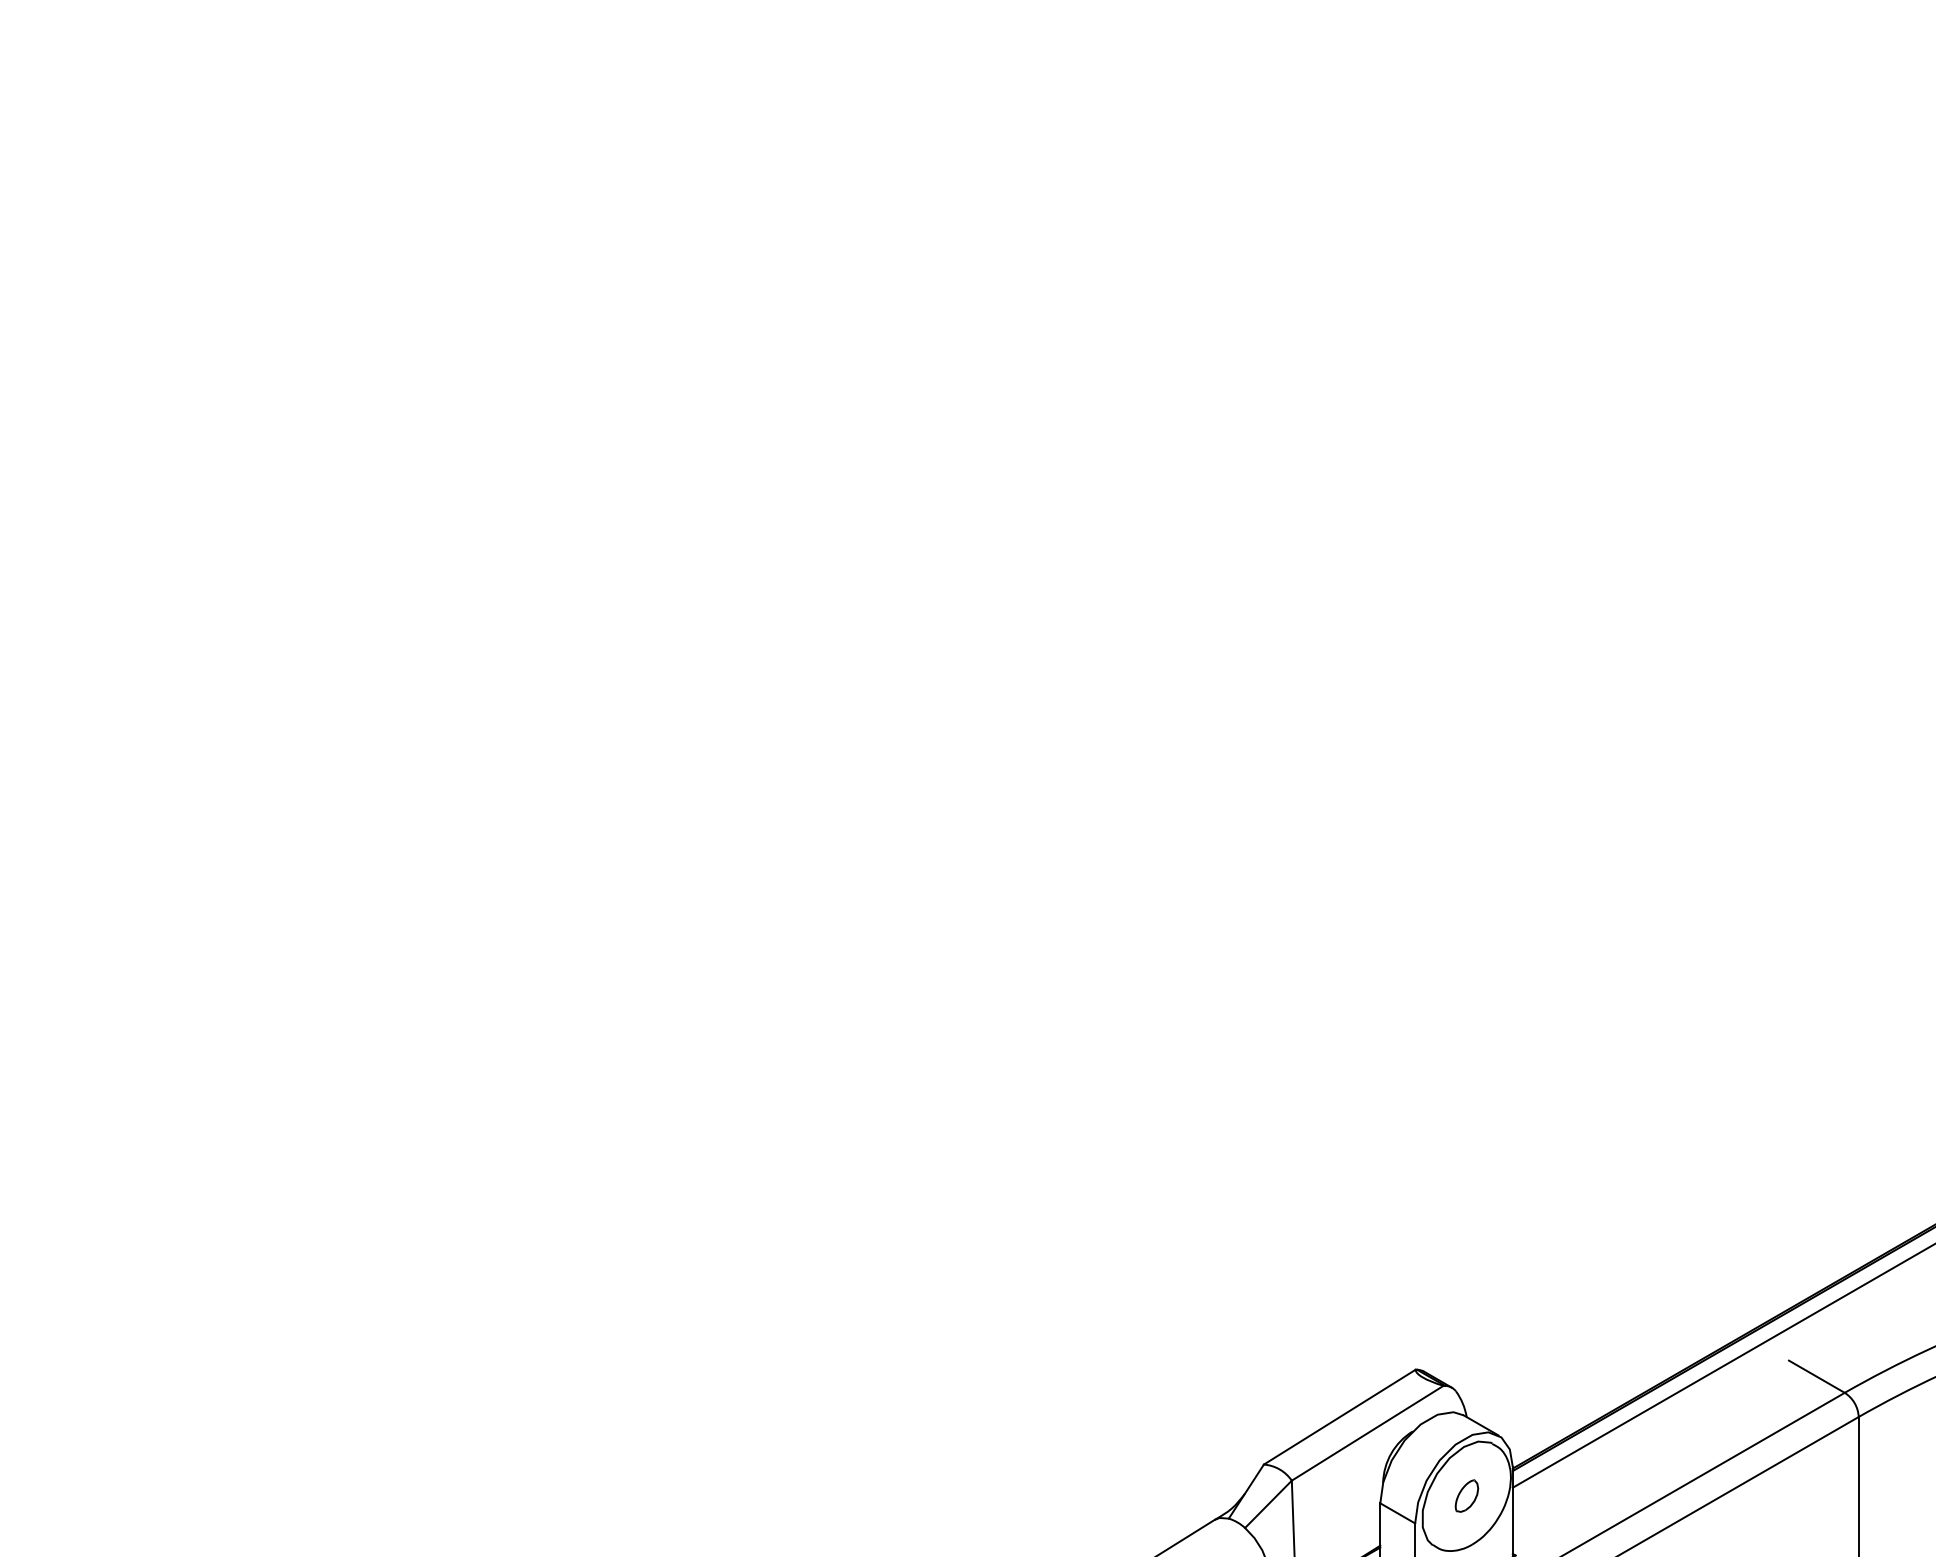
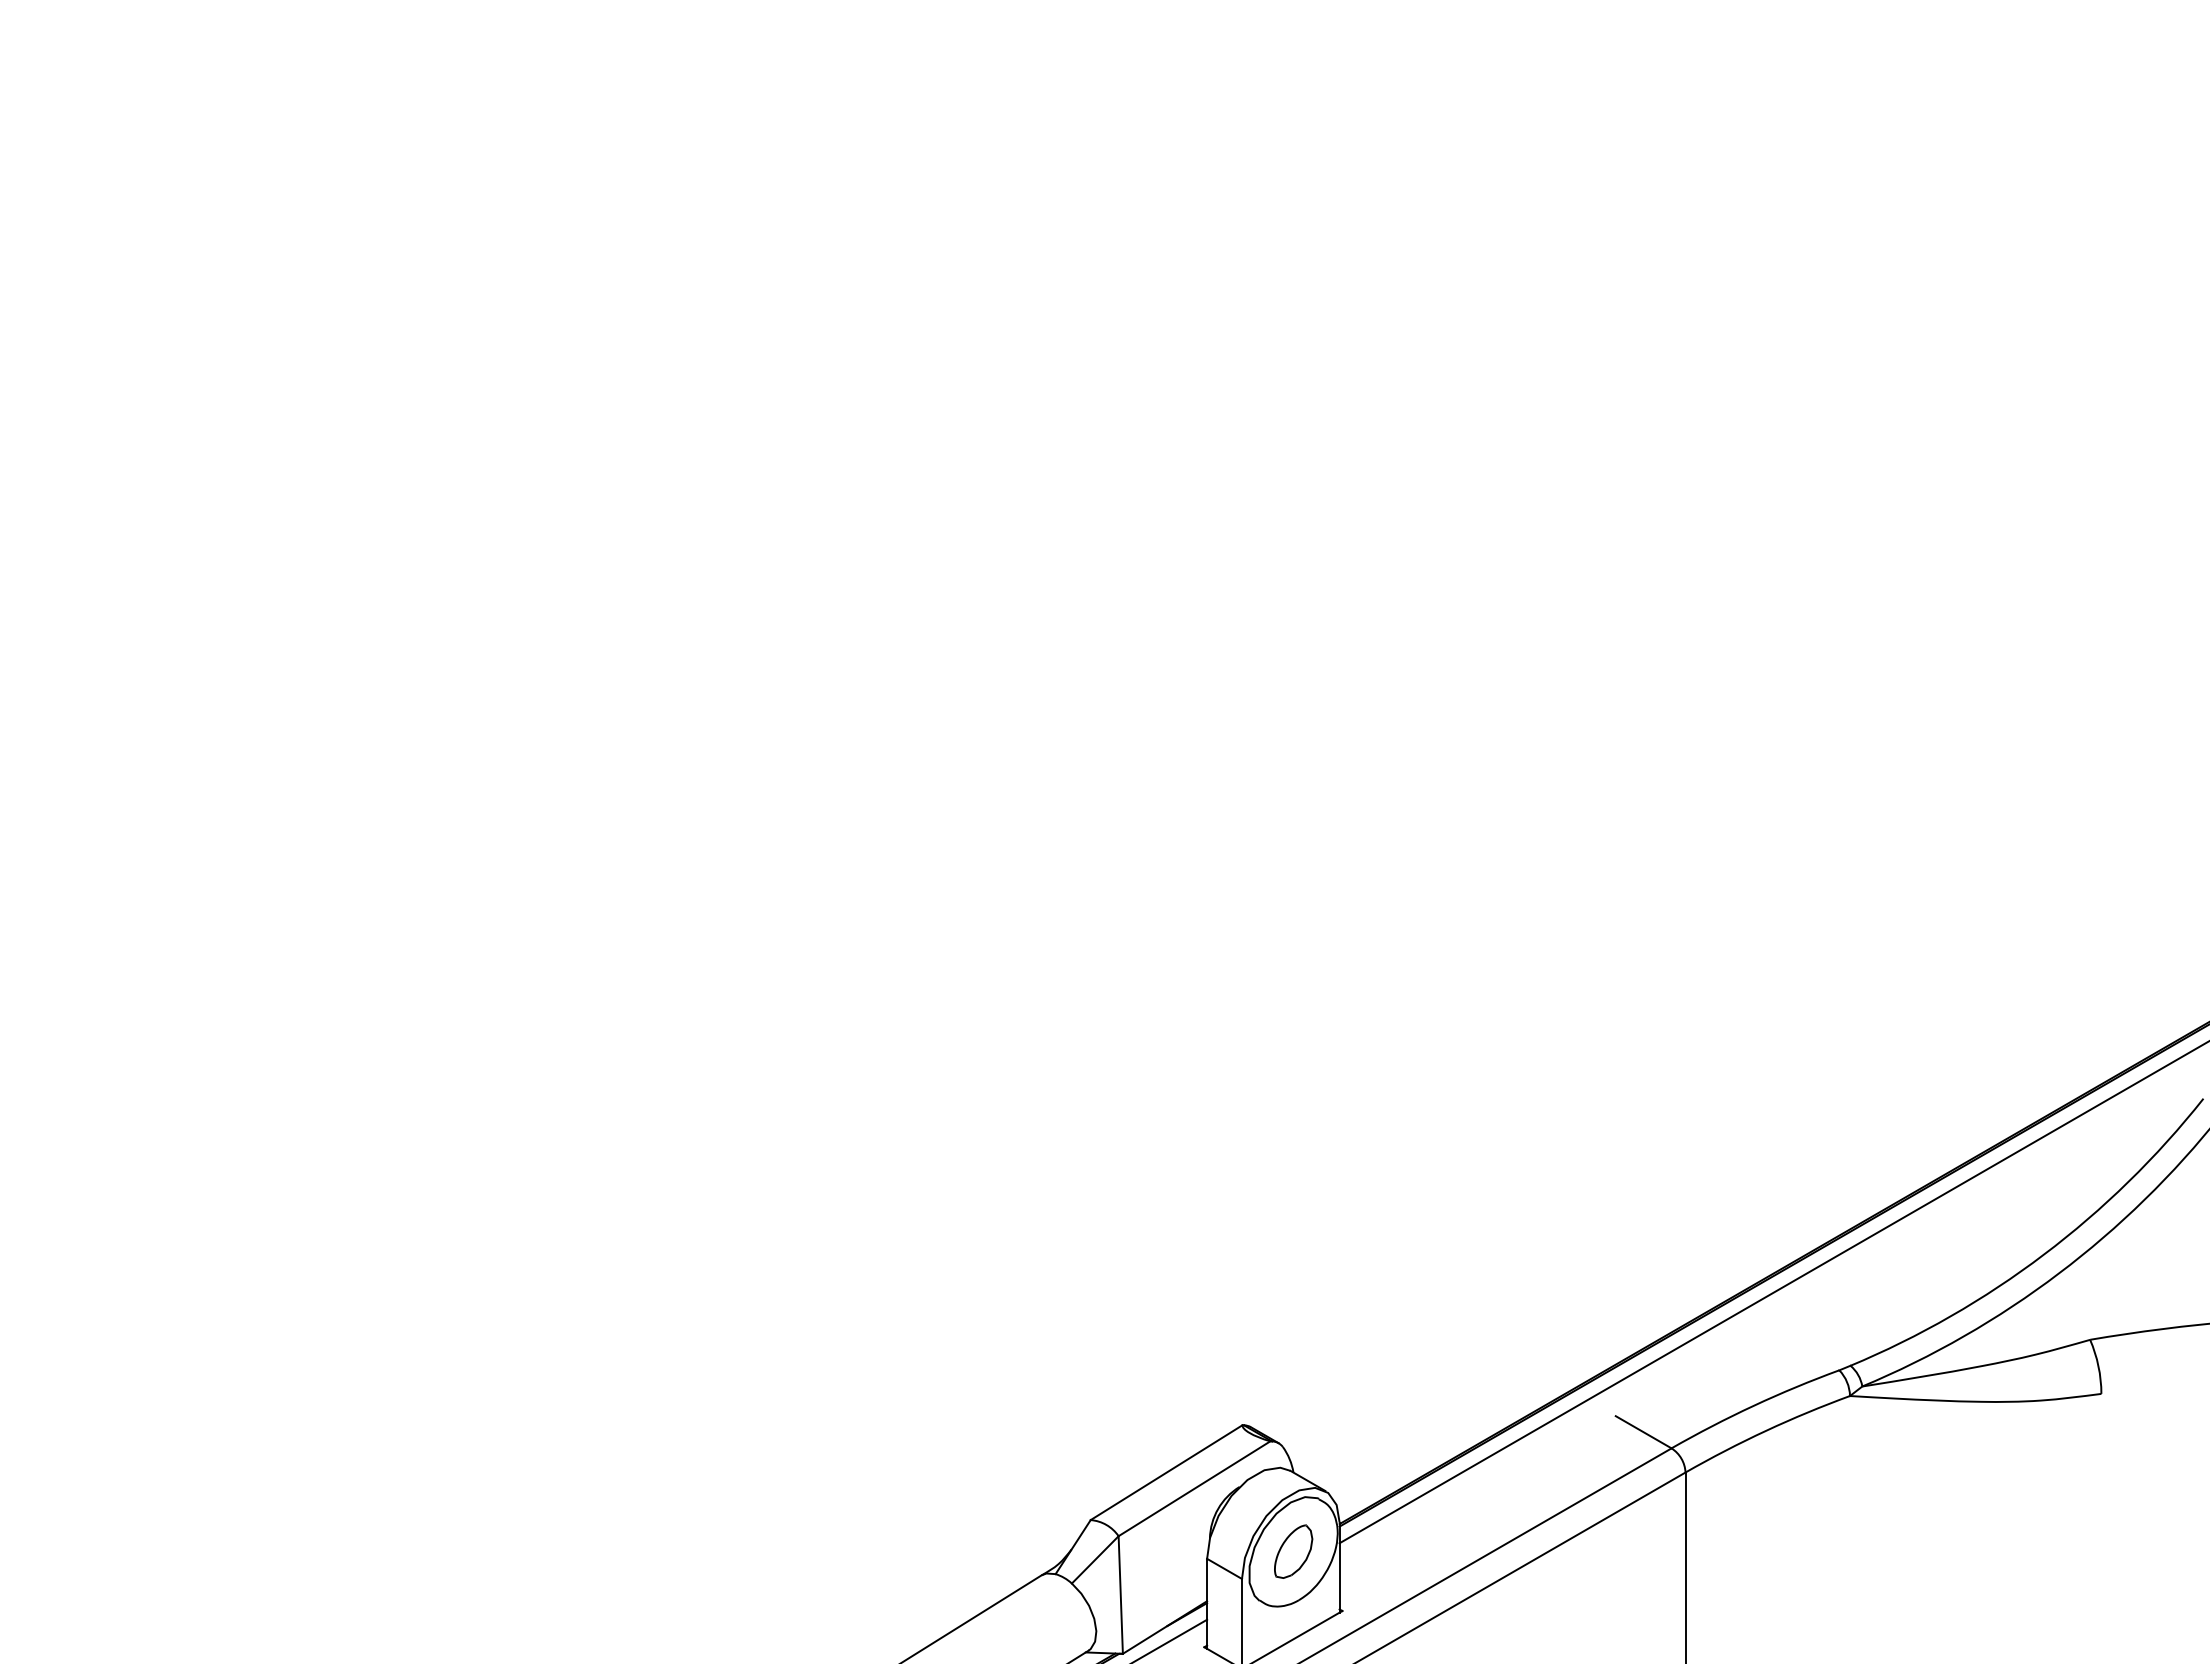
part: (1466, 1495) -> (1293, 1551), size x1.67

